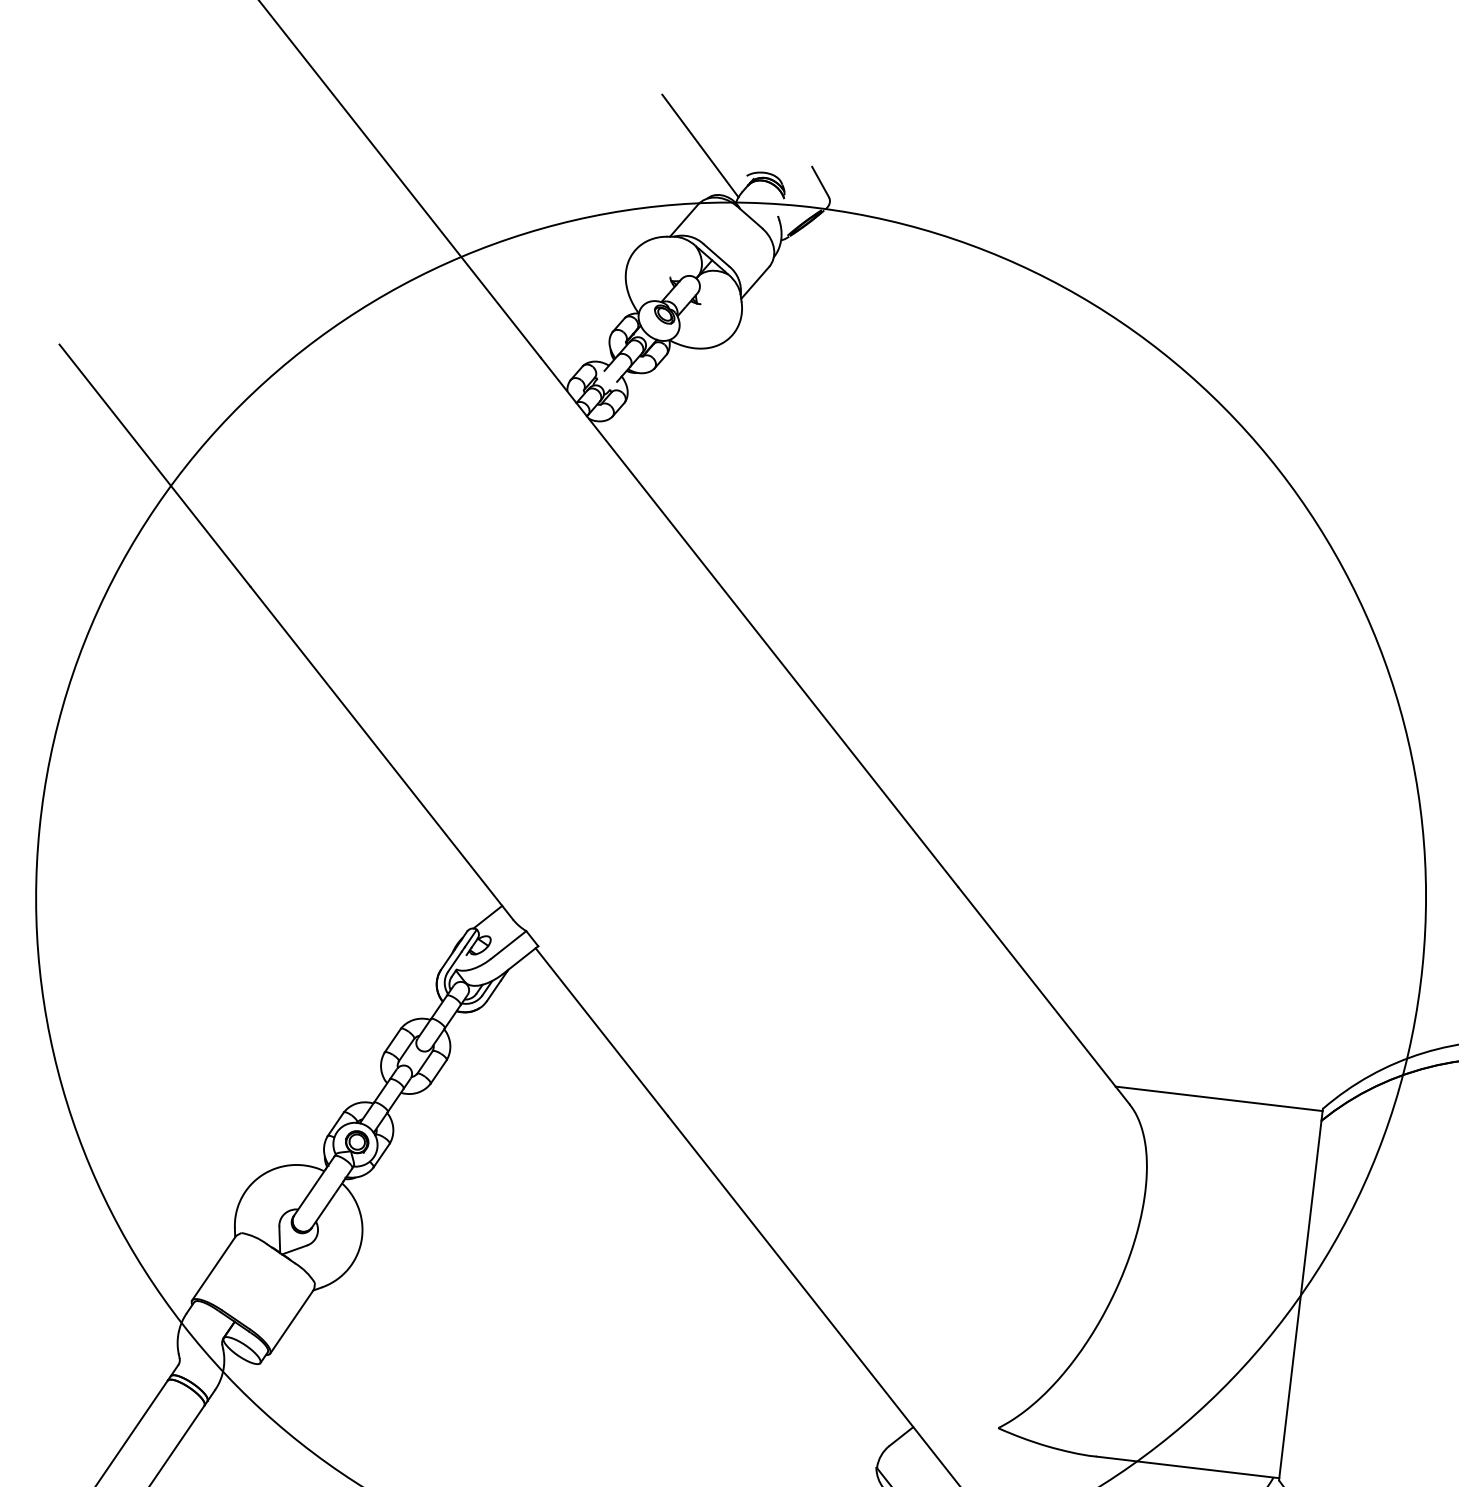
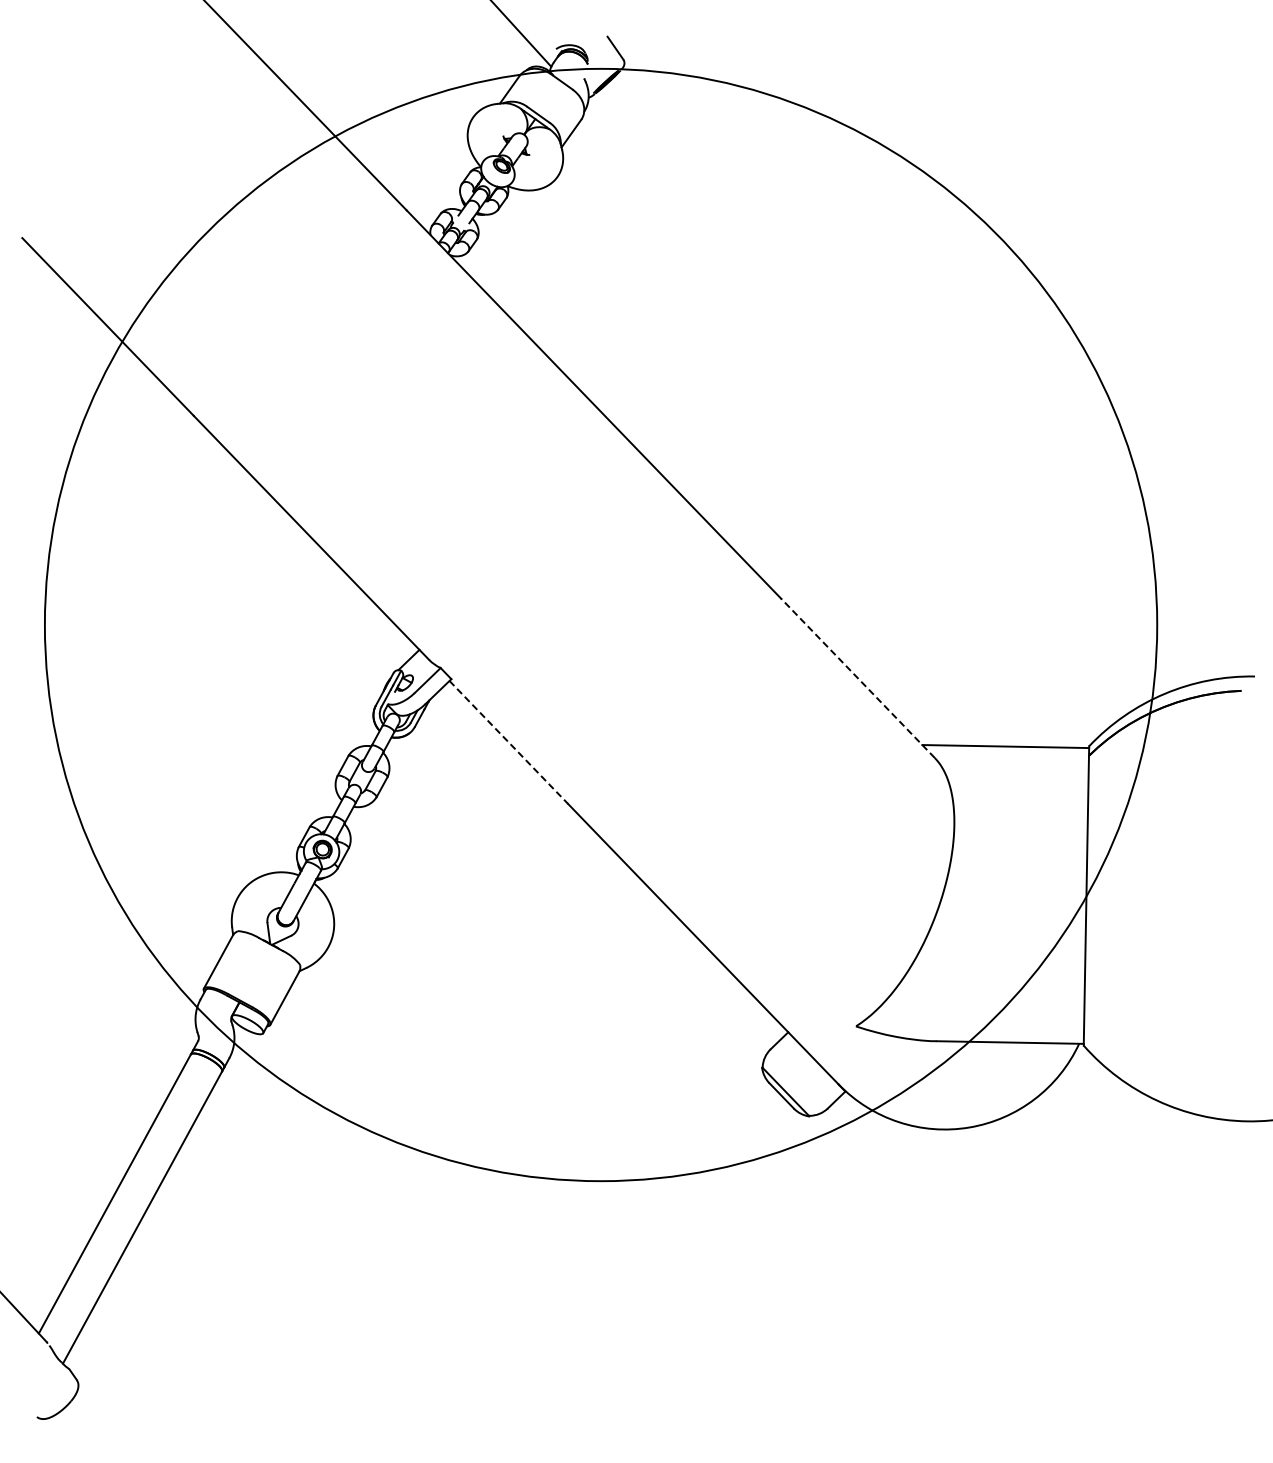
line: (1044, 995) -> (858, 678), solid -> dashed
line: (601, 1032) -> (508, 742), solid -> dashed

